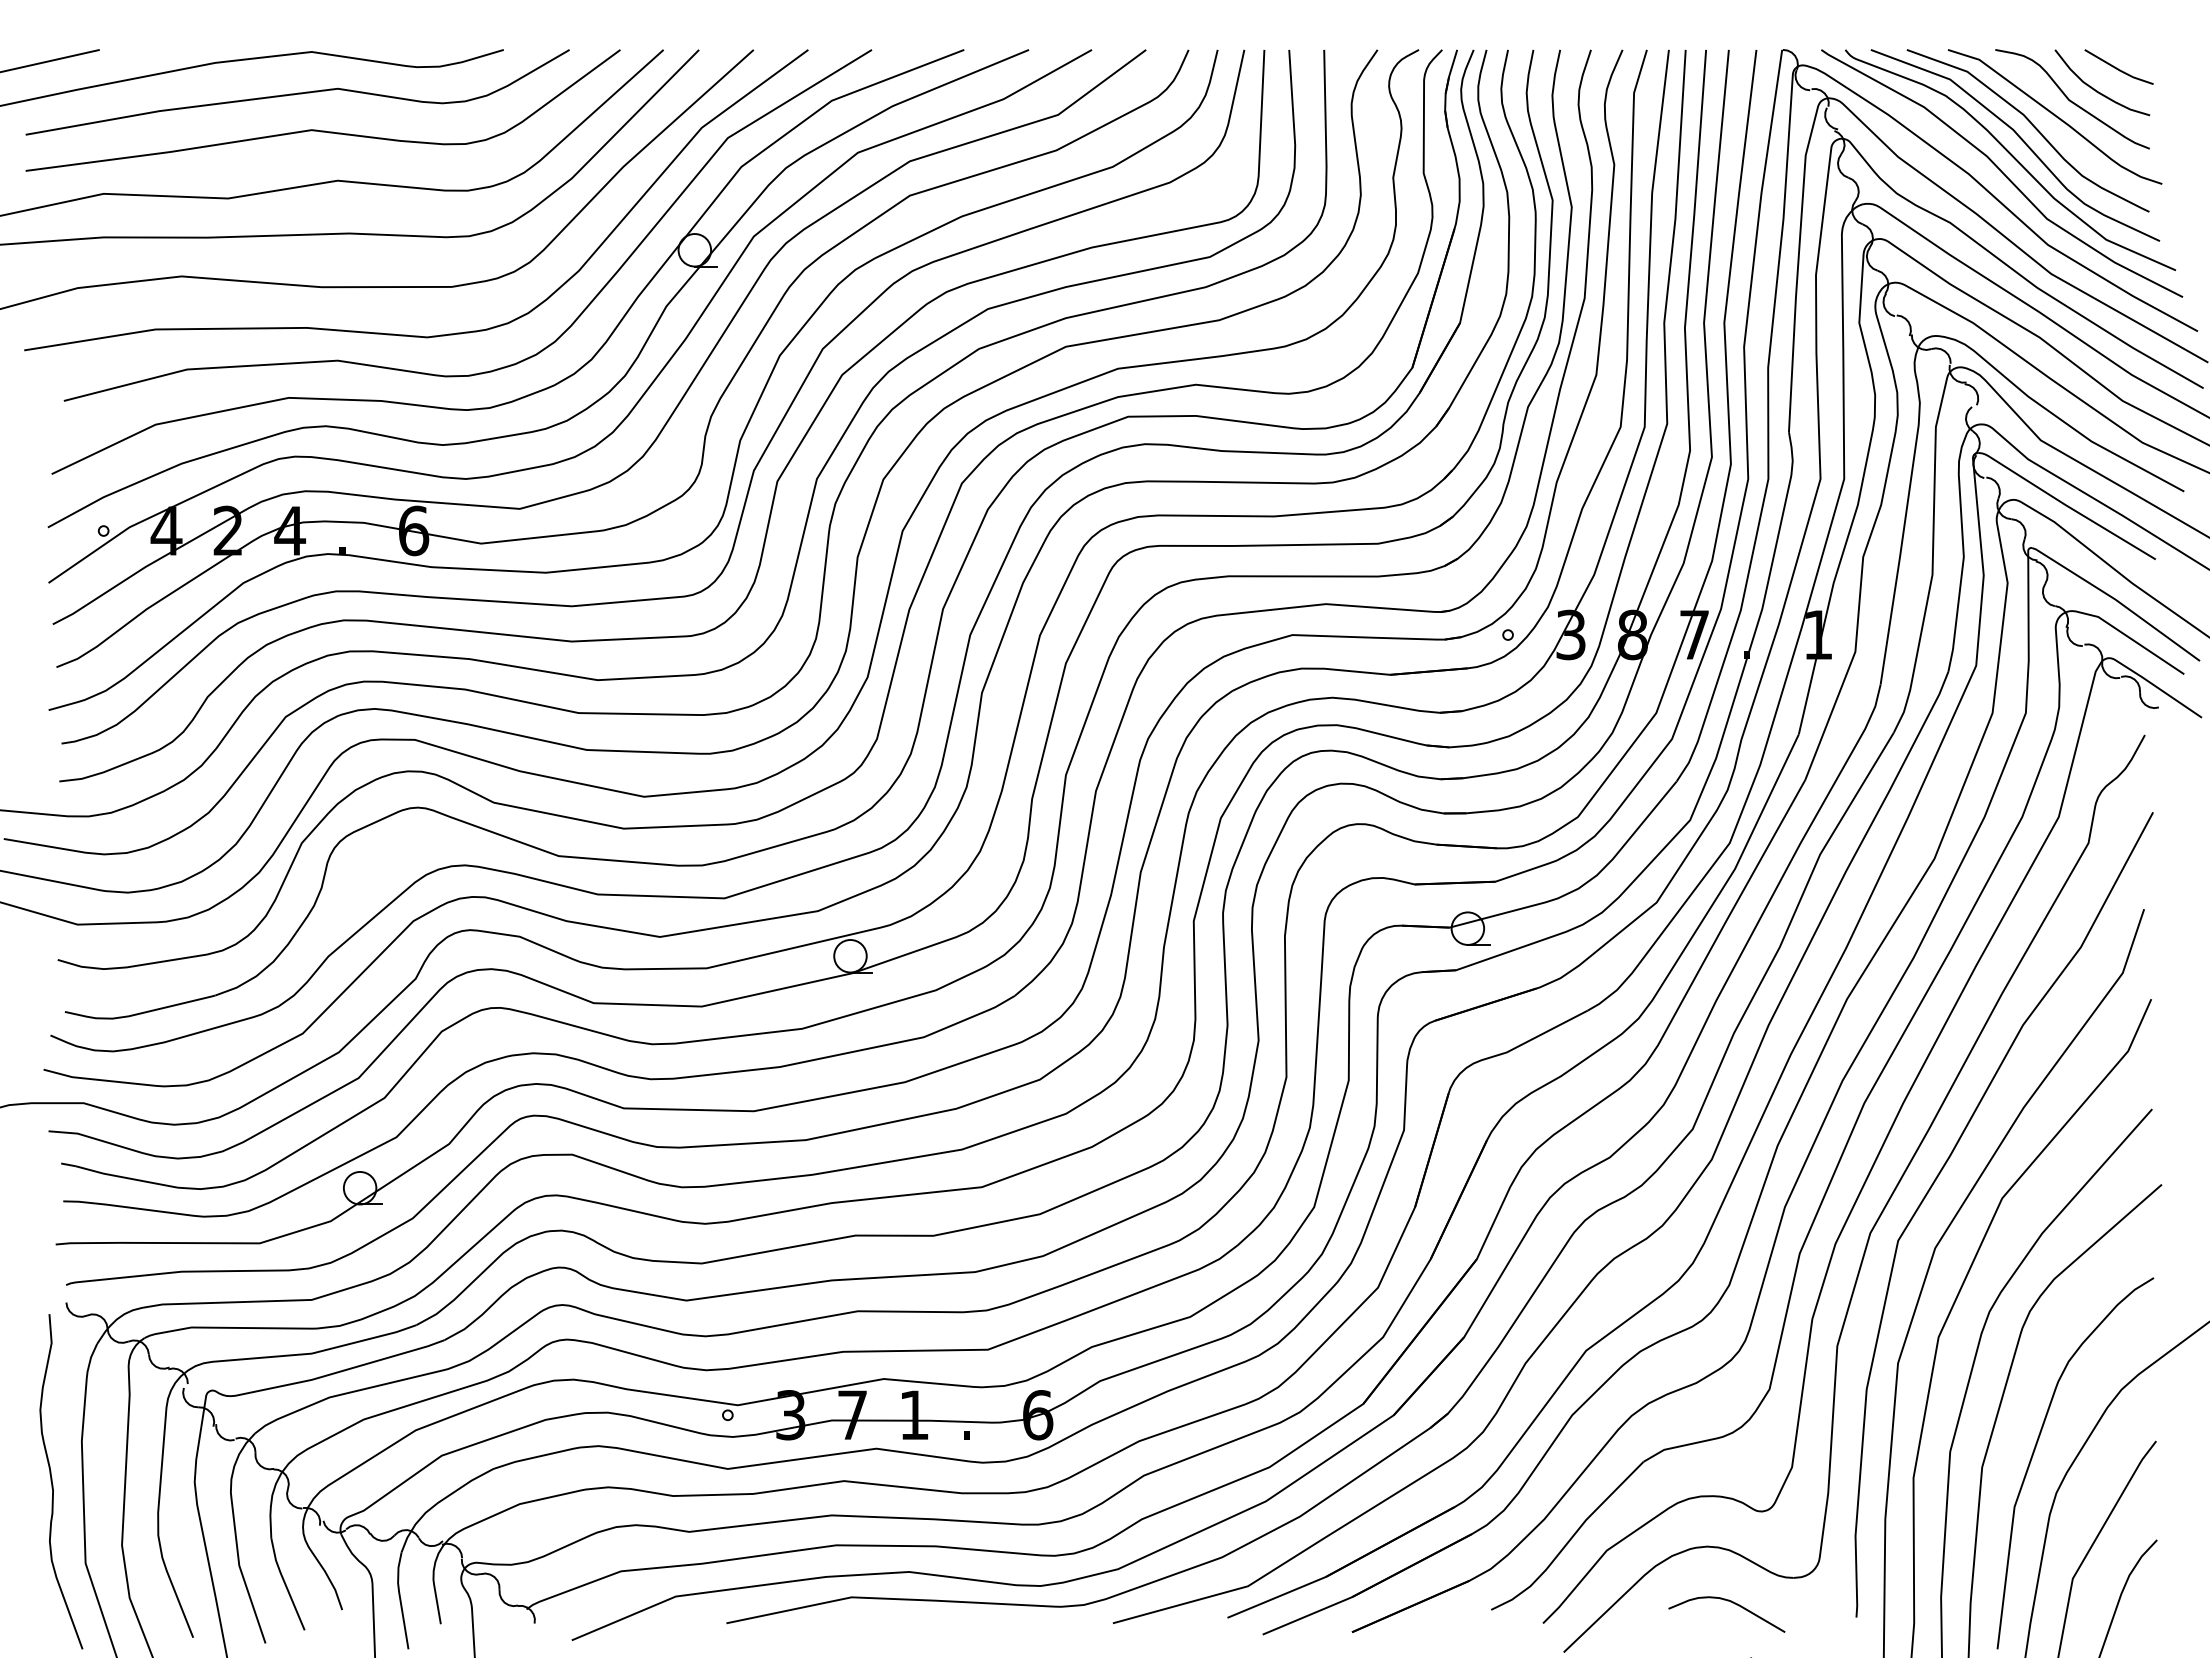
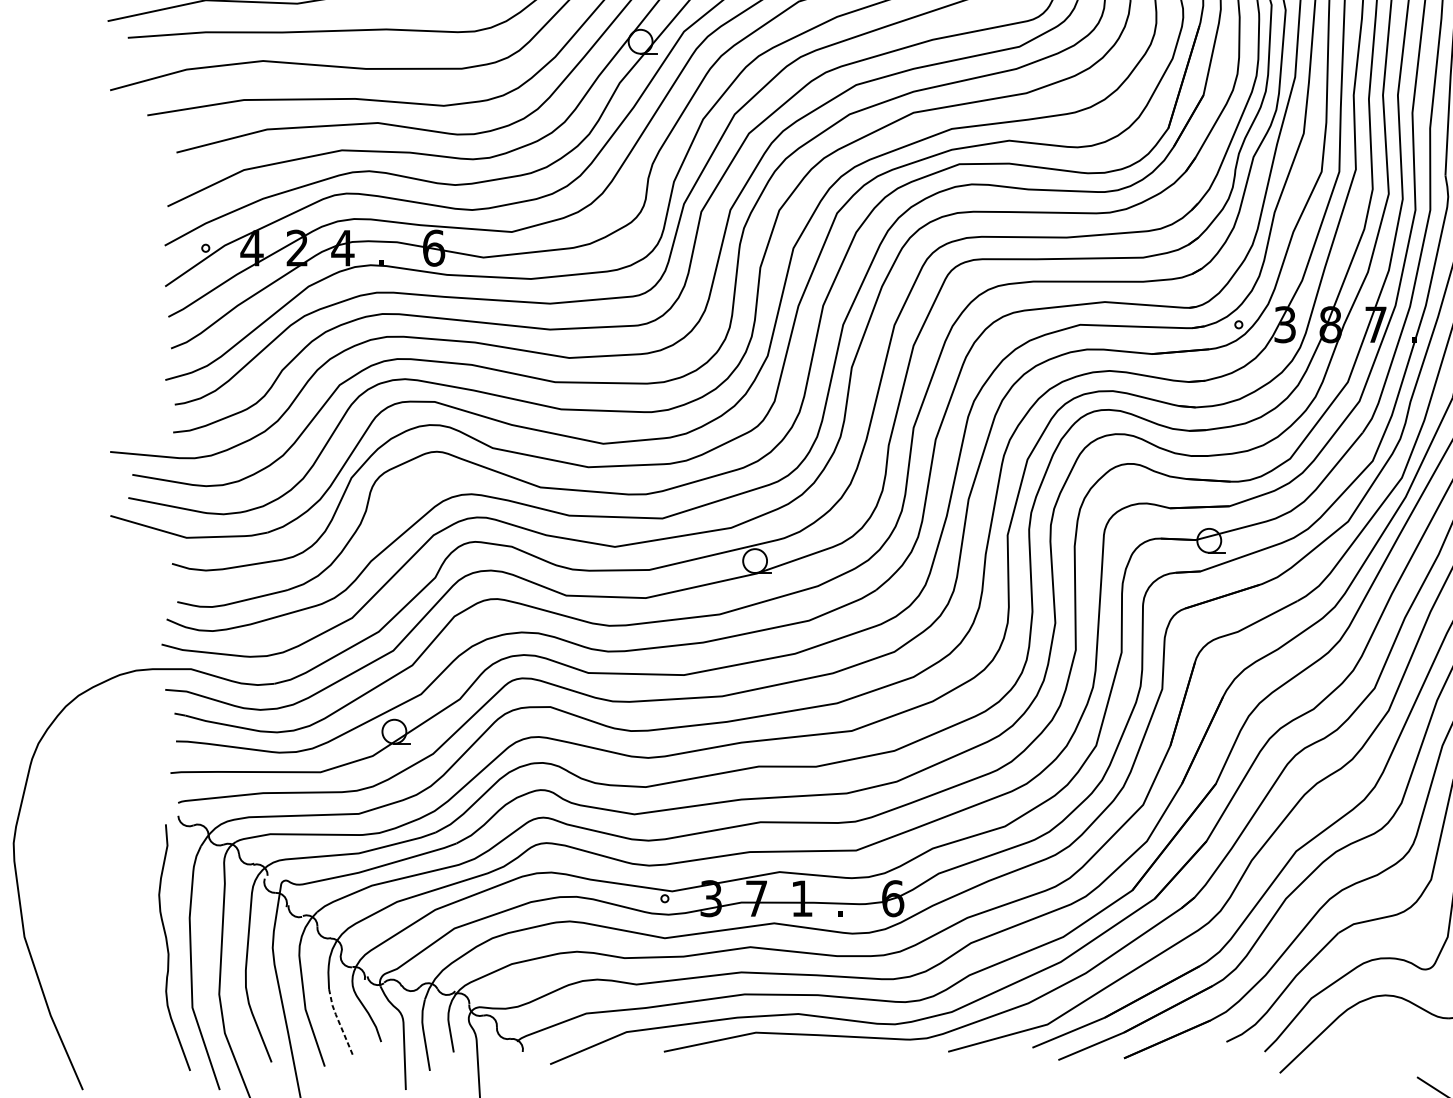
line: (285, 1583) -> (339, 1022), solid -> dashed
curve: (1732, 1603) -> (1403, 1037), removed

